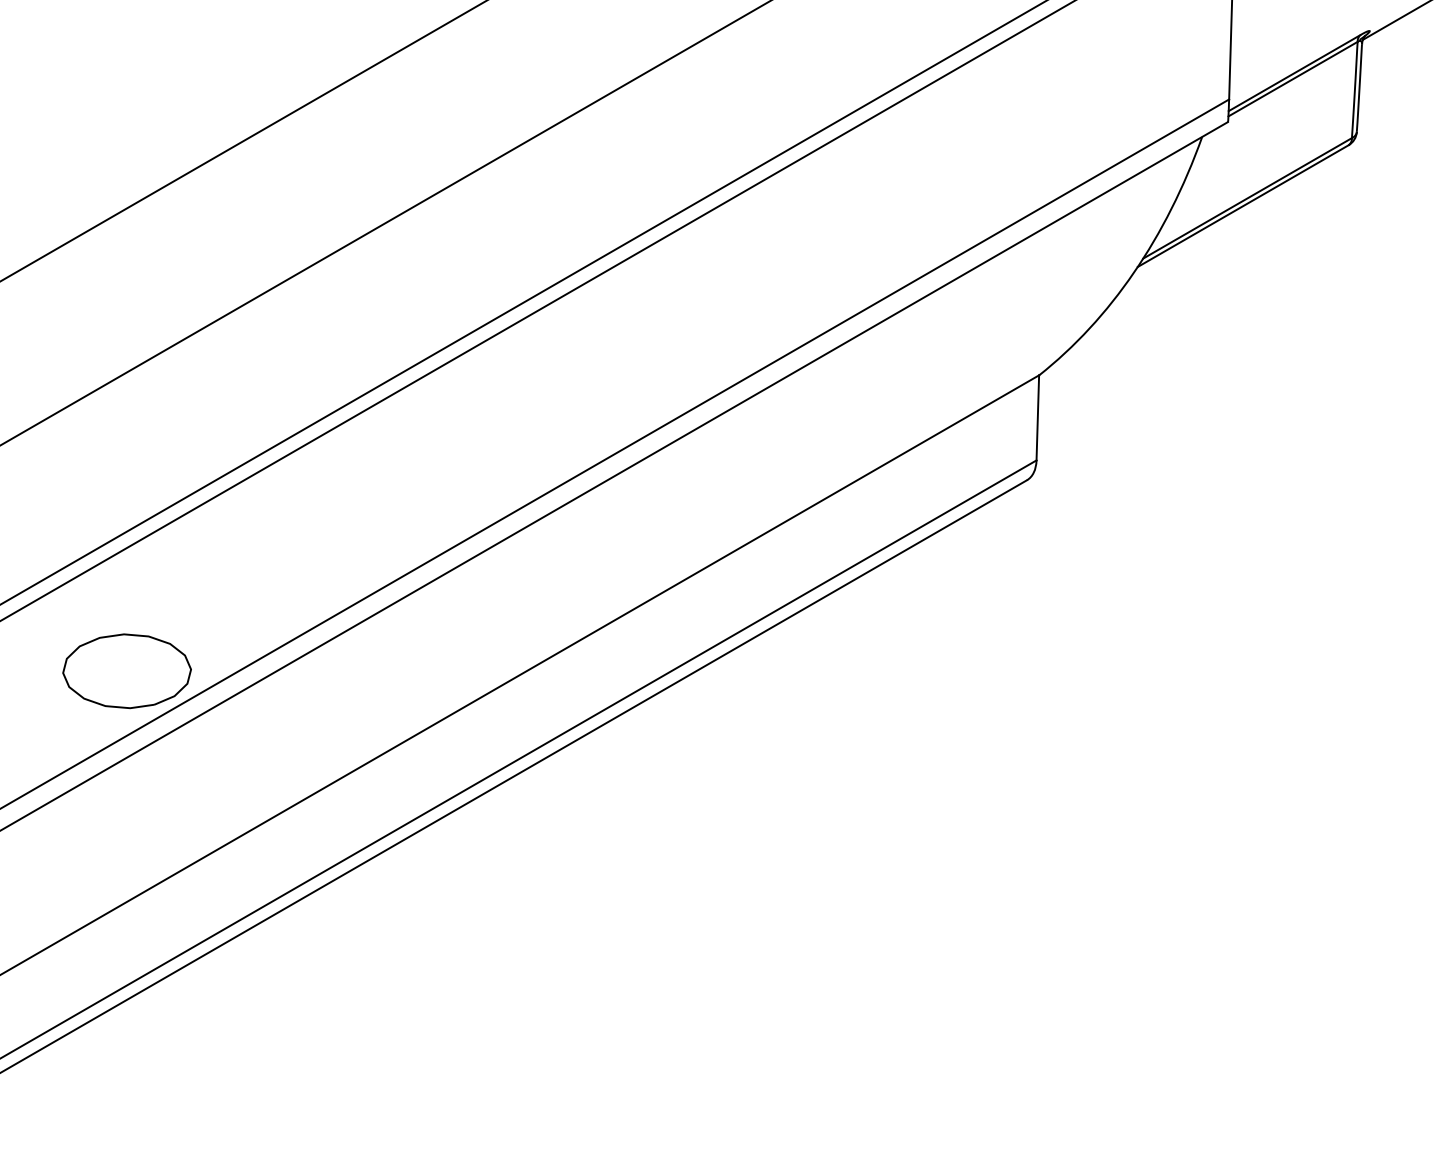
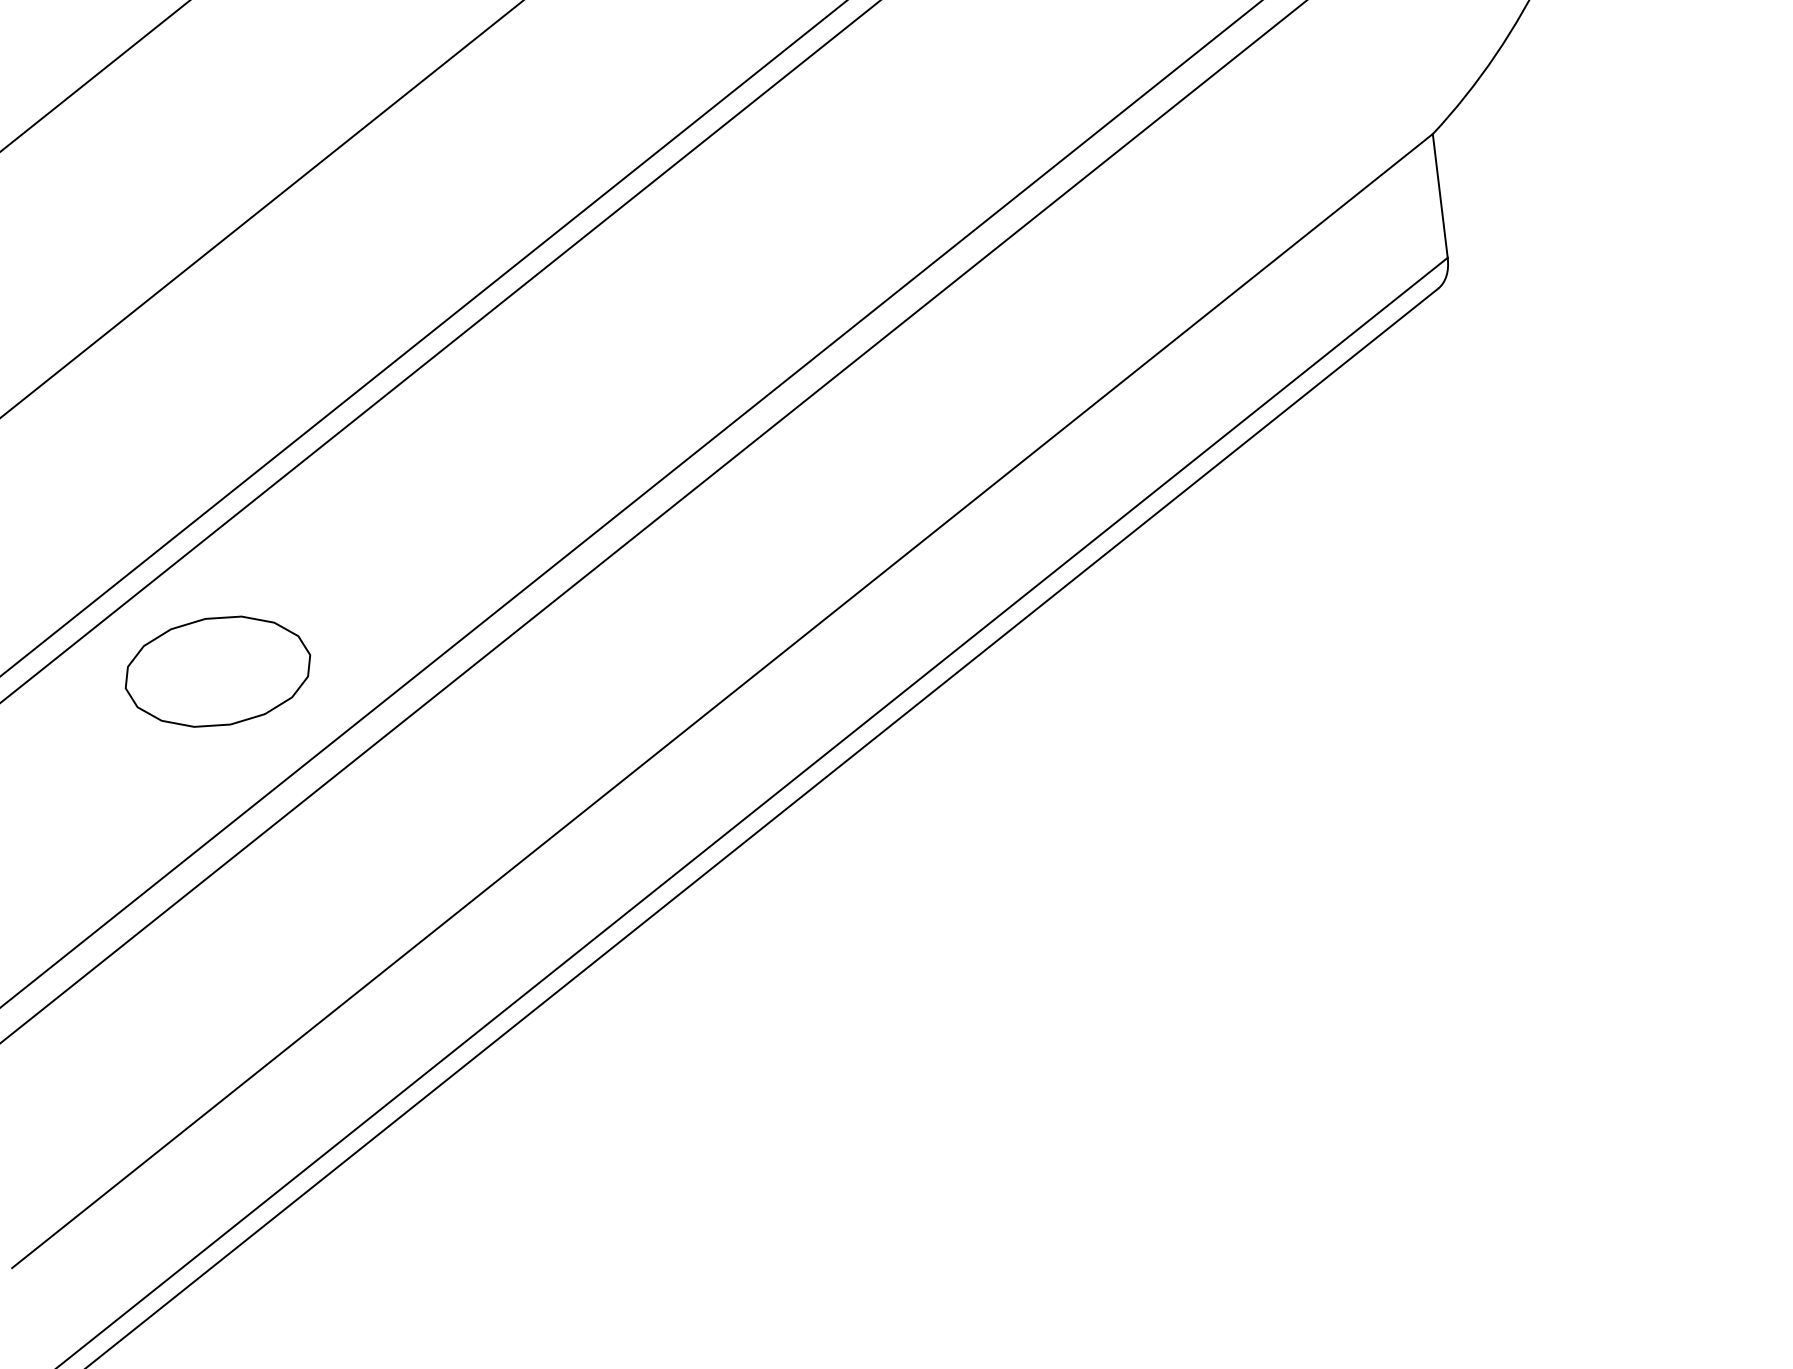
part: (126, 671) -> (217, 672), moved

